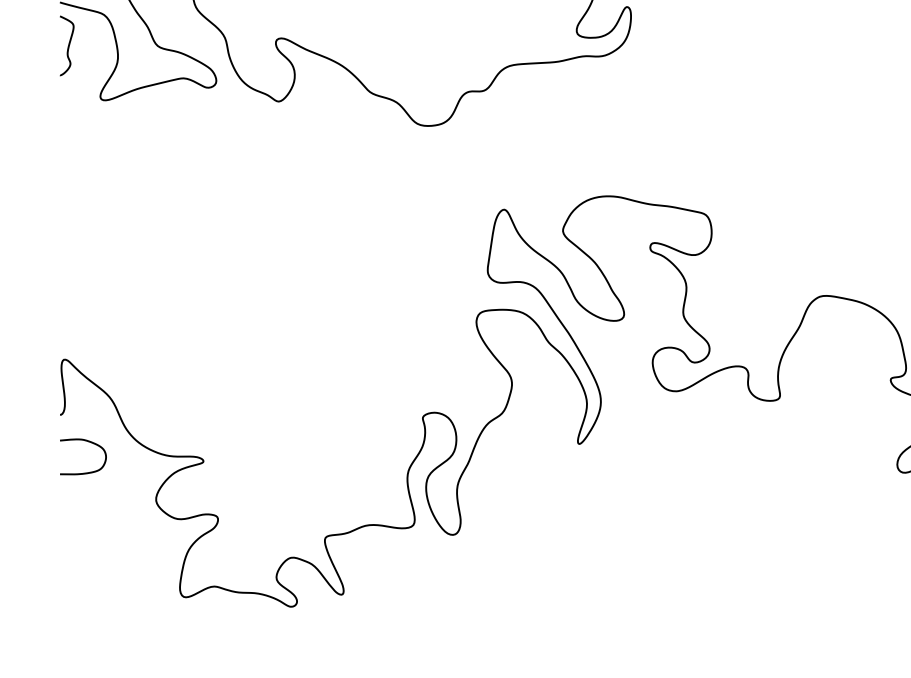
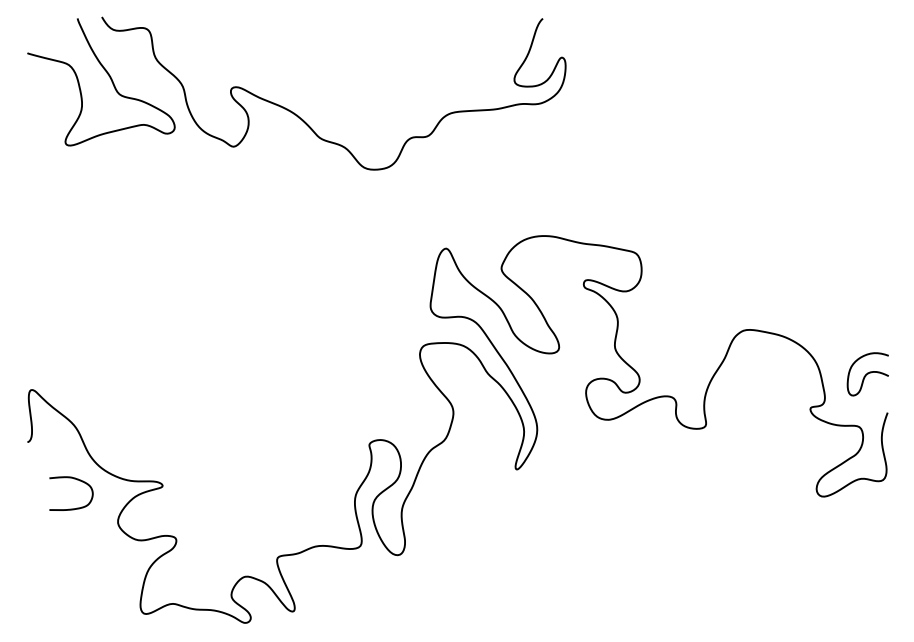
curve: (68, 45) -> (35, 93), removed
curve: (86, 441) -> (74, 479), moved

